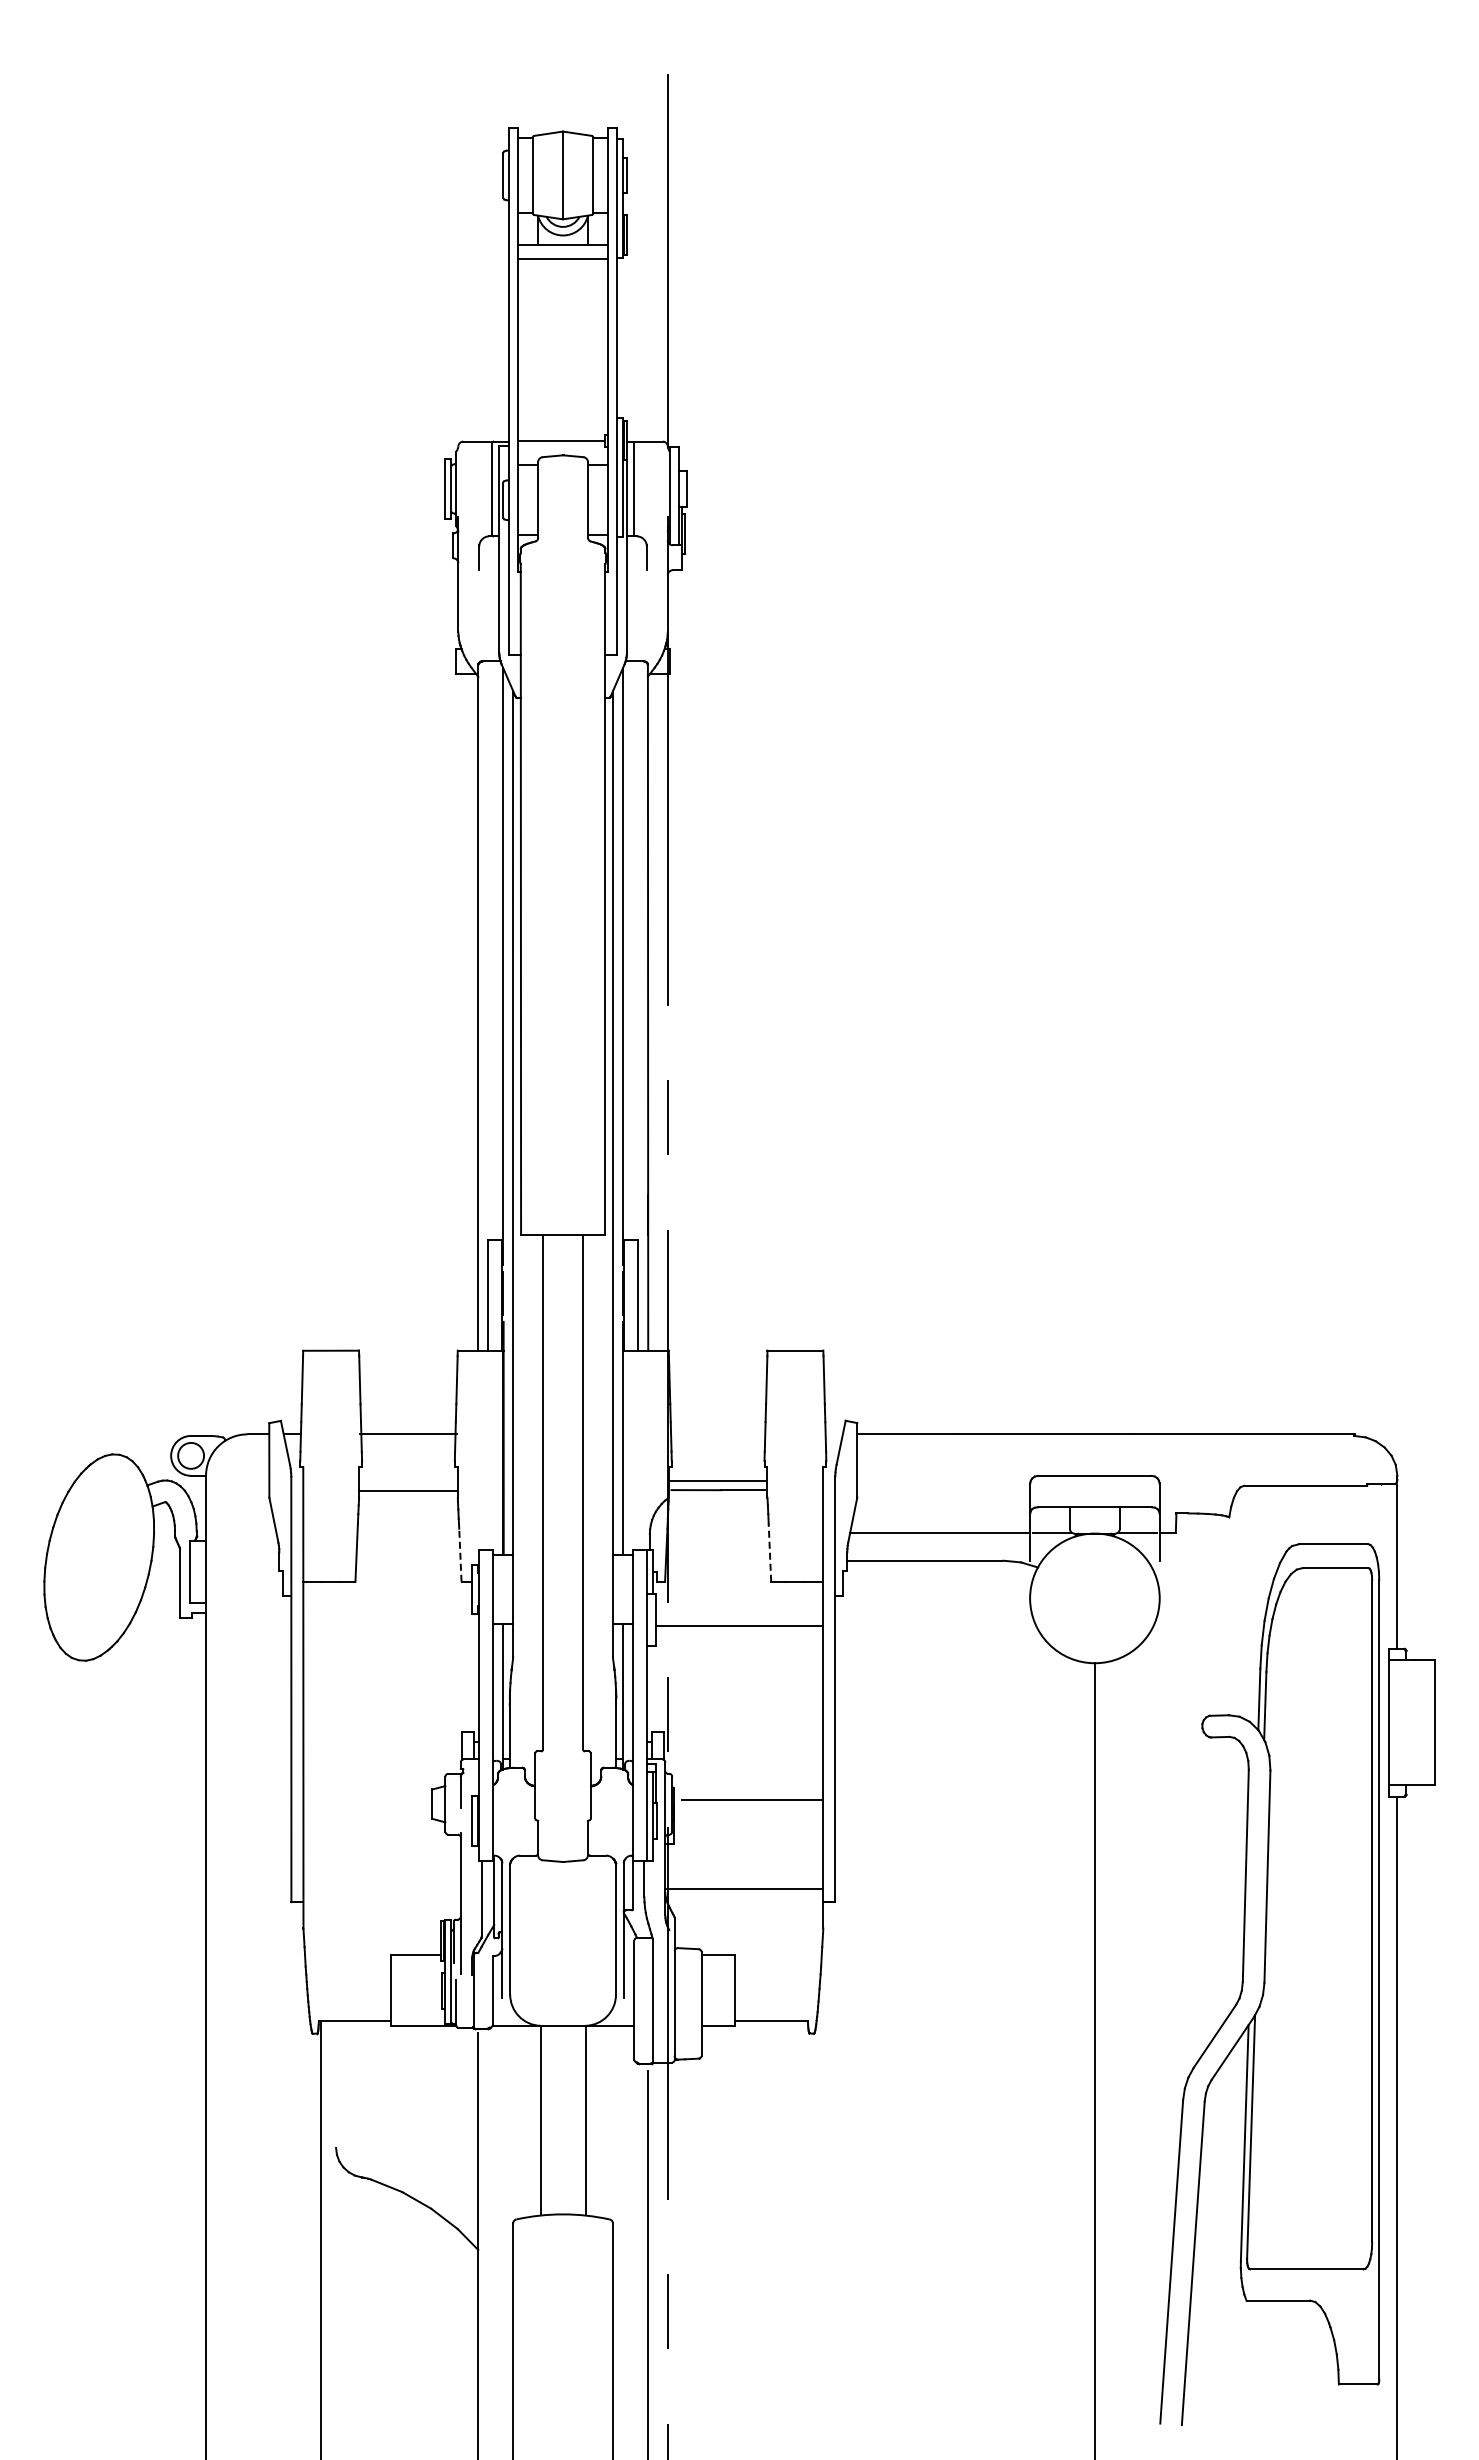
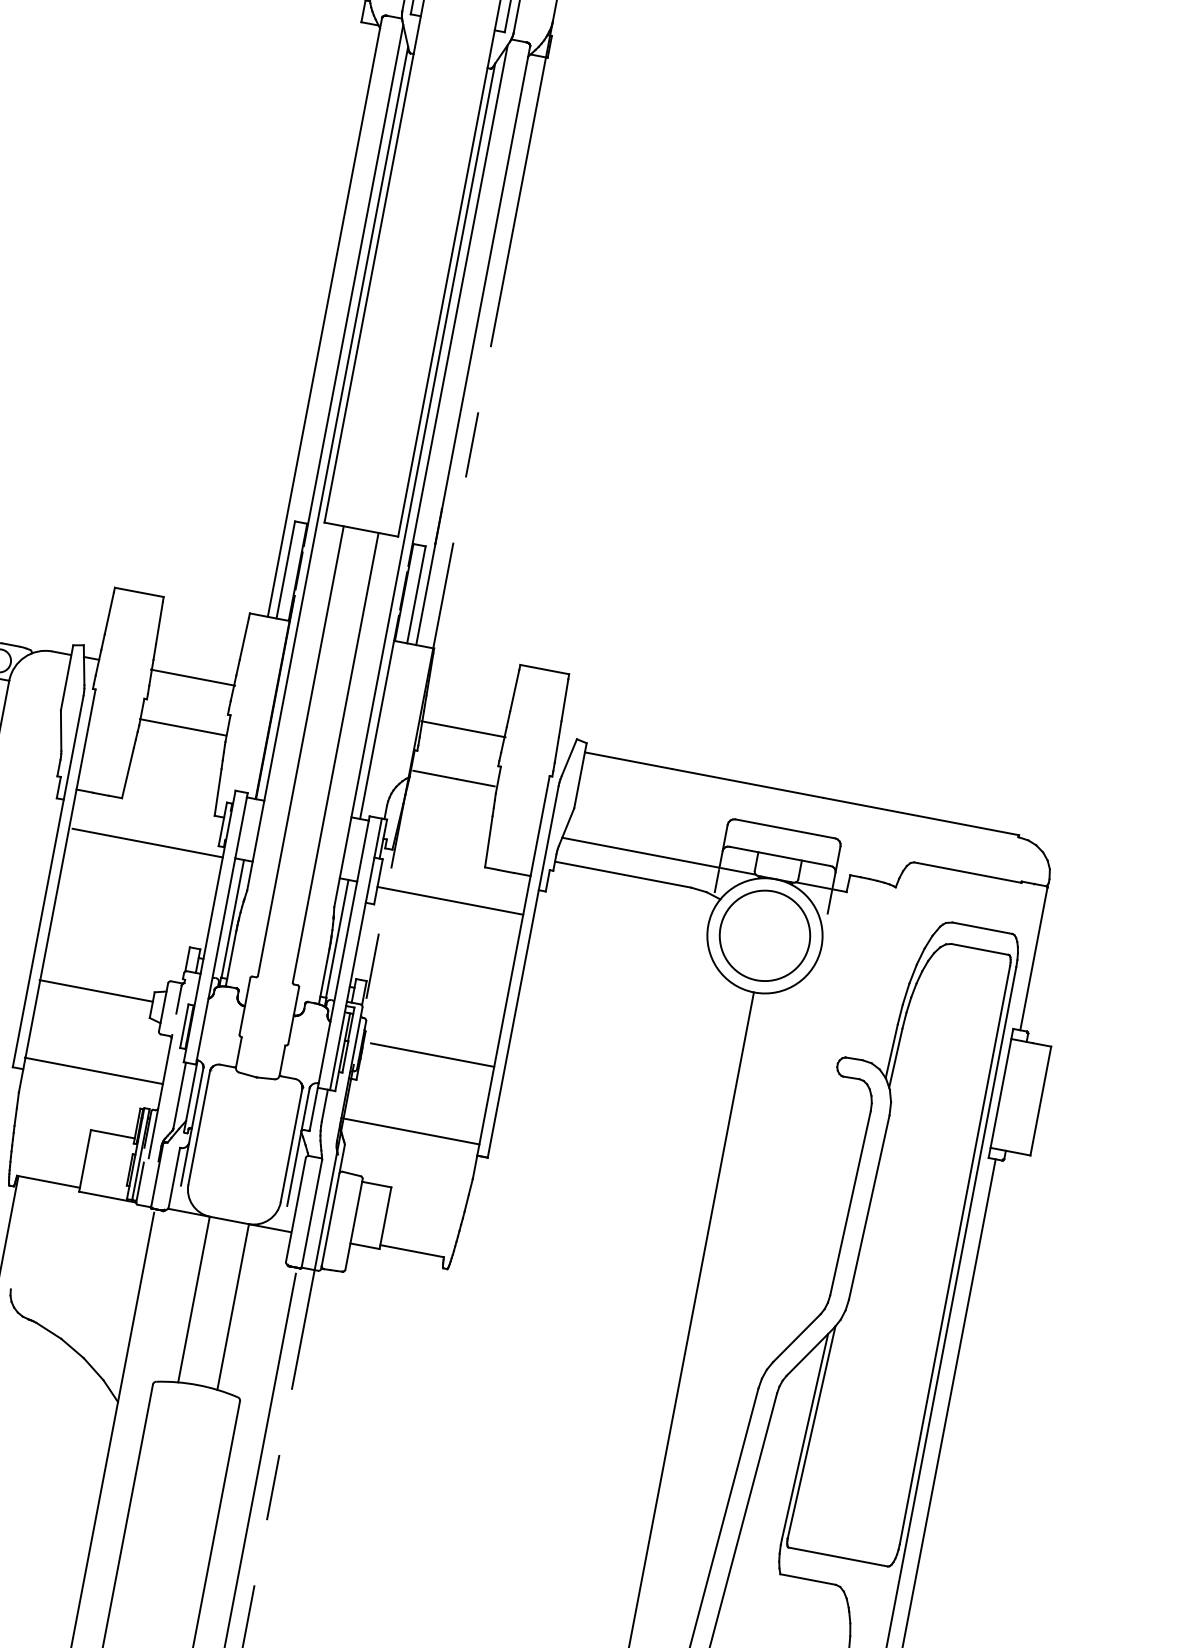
line: (718, 1480) -> (463, 729), moved
line: (769, 1552) -> (488, 841), dashed -> solid
line: (460, 1555) -> (218, 792), dashed -> solid
circle: (1094, 1598) -> (764, 935), added
line: (393, 1626) -> (147, 843), added
line: (367, 1800) -> (96, 991), added
line: (381, 1889) -> (93, 1071), added

